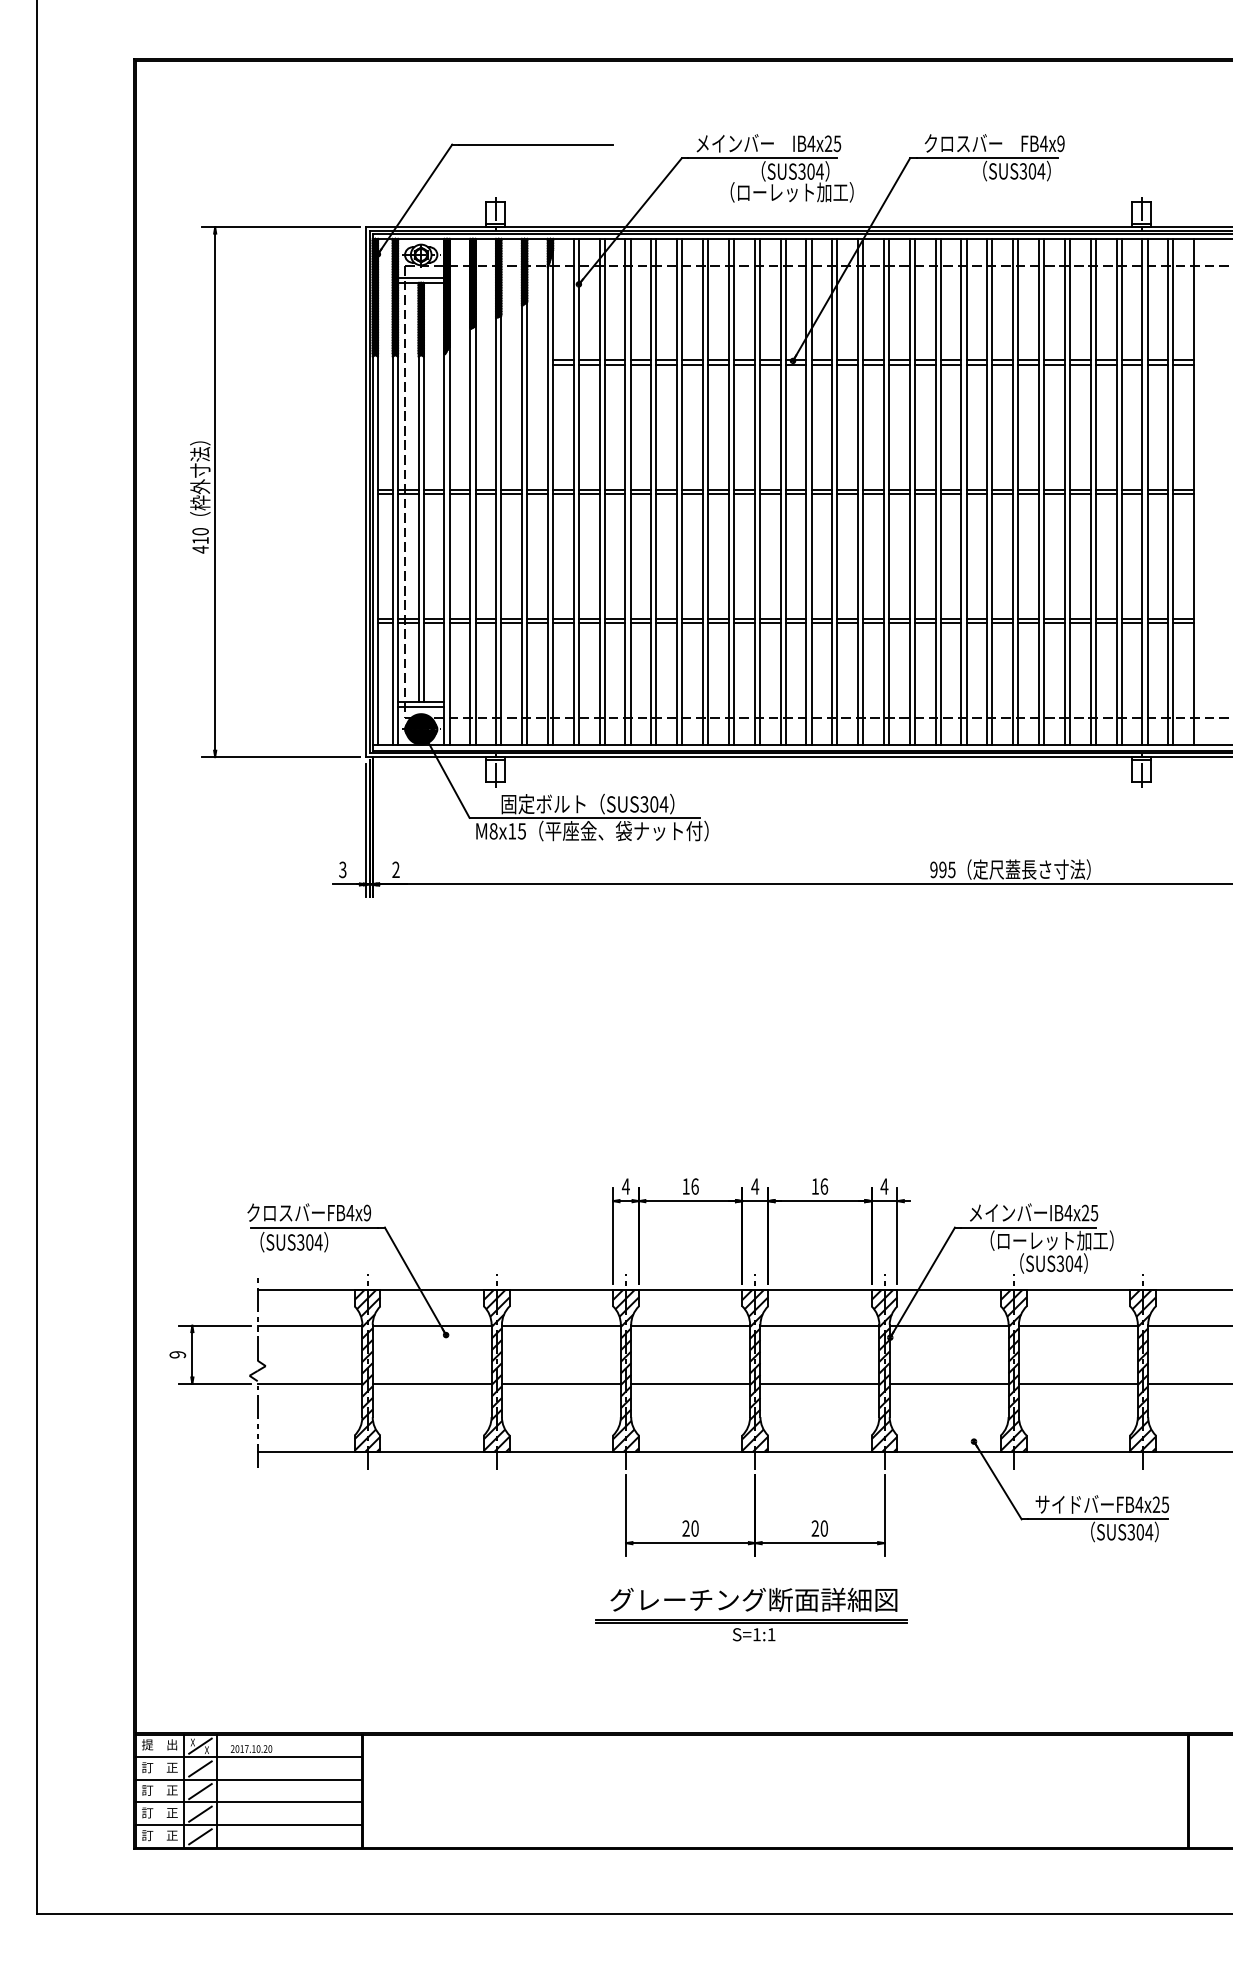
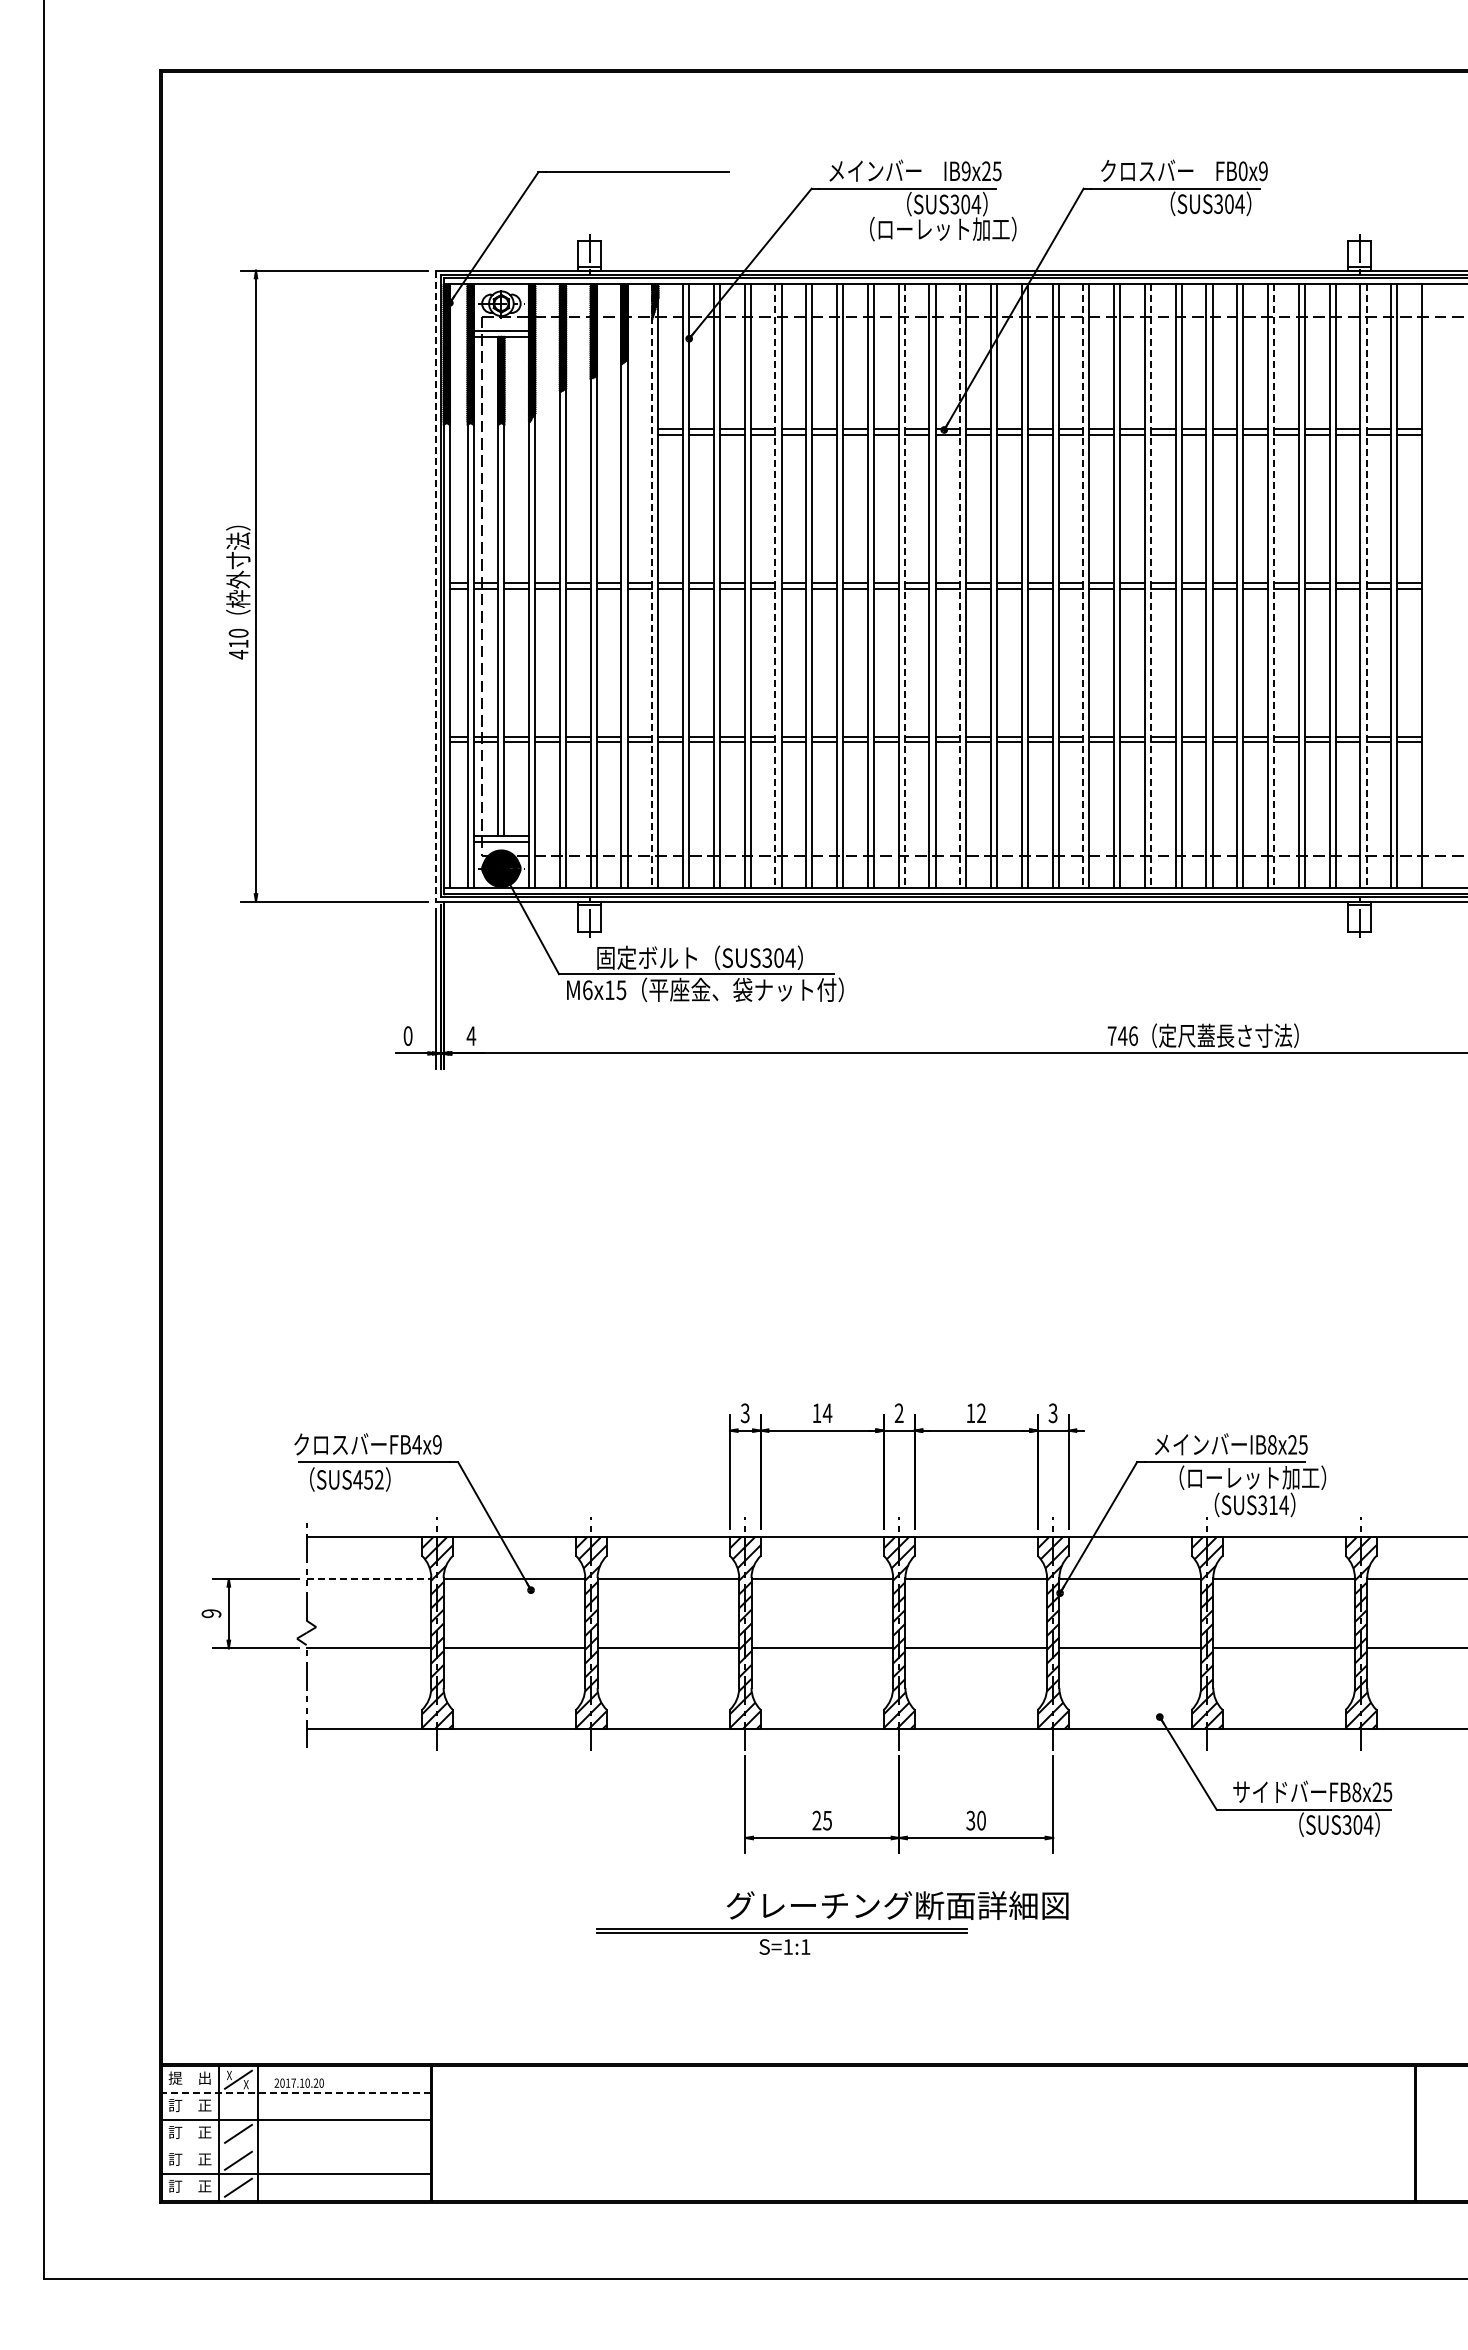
text: (810, 143) -> (965, 171), IB4x25 -> IB9x25
text: (1043, 143) -> (1242, 171), FB4x9 -> FB0x9
line: (365, 492) -> (435, 586), solid -> dashed
line: (548, 492) -> (652, 586), solid -> dashed
line: (651, 492) -> (775, 586), solid -> dashed
line: (759, 492) -> (904, 586), solid -> dashed
line: (806, 492) -> (960, 586), solid -> dashed
line: (909, 492) -> (1083, 586), solid -> dashed
line: (967, 492) -> (1151, 586), solid -> dashed
line: (1070, 492) -> (1274, 586), solid -> dashed
line: (1147, 492) -> (1366, 586), solid -> dashed
text: (493, 830) -> (587, 989), M8x15 -> M6x15
text: (342, 869) -> (407, 1035), 3 -> 0
text: (396, 869) -> (471, 1035), 2 -> 4
text: (942, 869) -> (1122, 1035), 995 -> 746
text: (754, 1185) -> (898, 1412), 4 -> 2
text: (626, 1186) -> (745, 1413), 4 -> 3
text: (695, 1186) -> (827, 1413), 16 -> 14
text: (824, 1186) -> (981, 1413), 16 -> 12
text: (883, 1186) -> (1052, 1413), 4 -> 3
text: (1068, 1212) -> (1272, 1444), IB4x25 -> IB8x25
text: (309, 1242) -> (368, 1479), SUS304 -> SUS452
text: (1069, 1263) -> (1273, 1505), SUS304 -> SUS314
line: (310, 1326) -> (369, 1579), solid -> dashed
text: (1139, 1504) -> (1356, 1792), FB4x25 -> FB8x25
text: (695, 1528) -> (827, 1820), 20 -> 25
text: (815, 1528) -> (970, 1820), 20 -> 30
part: (751, 1630) -> (781, 1941), moved
line: (249, 1756) -> (296, 2092), solid -> dashed
line: (200, 1768) -> (238, 2106), removed
line: (248, 1802) -> (295, 2146), removed

